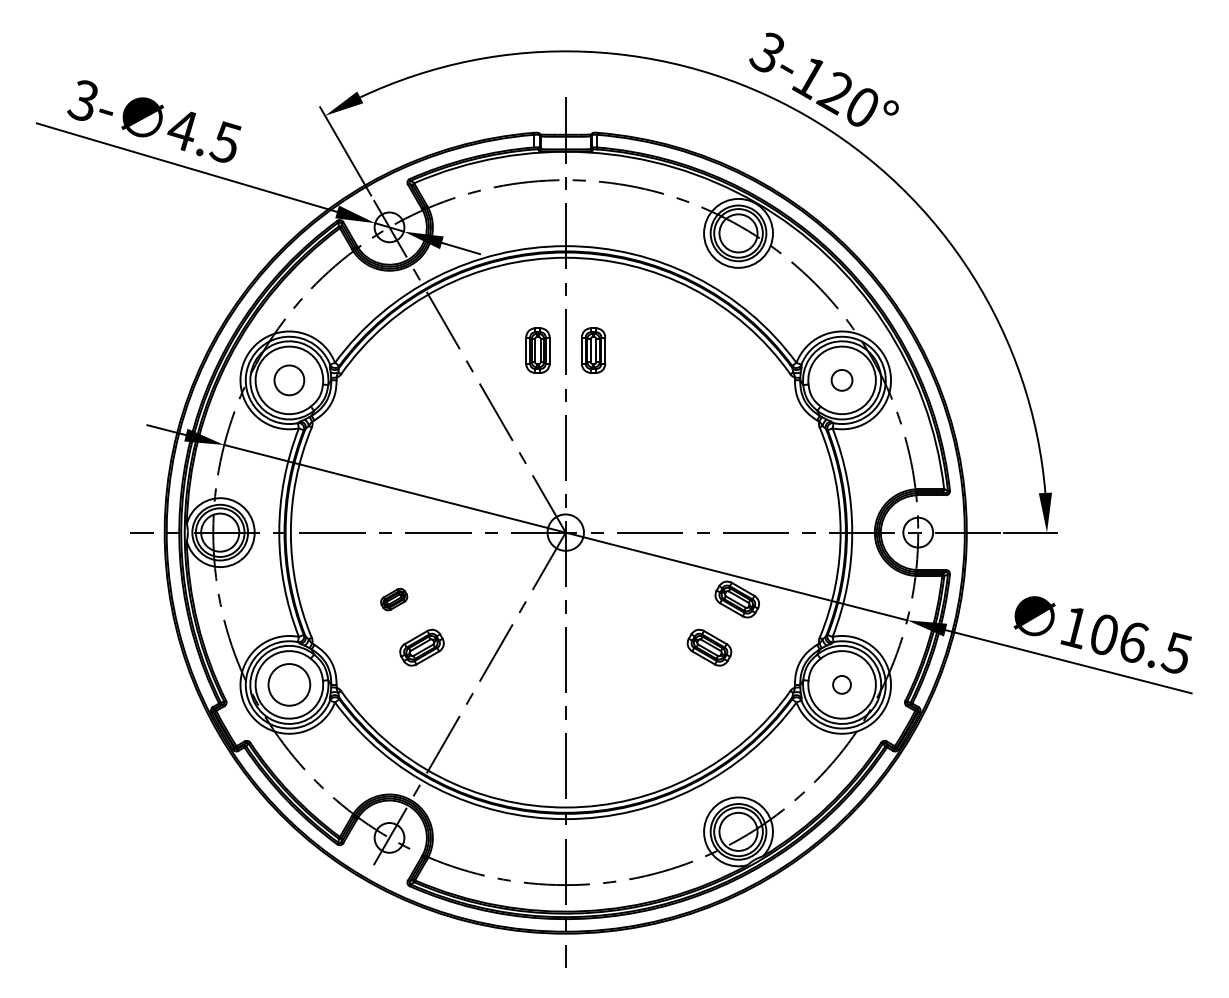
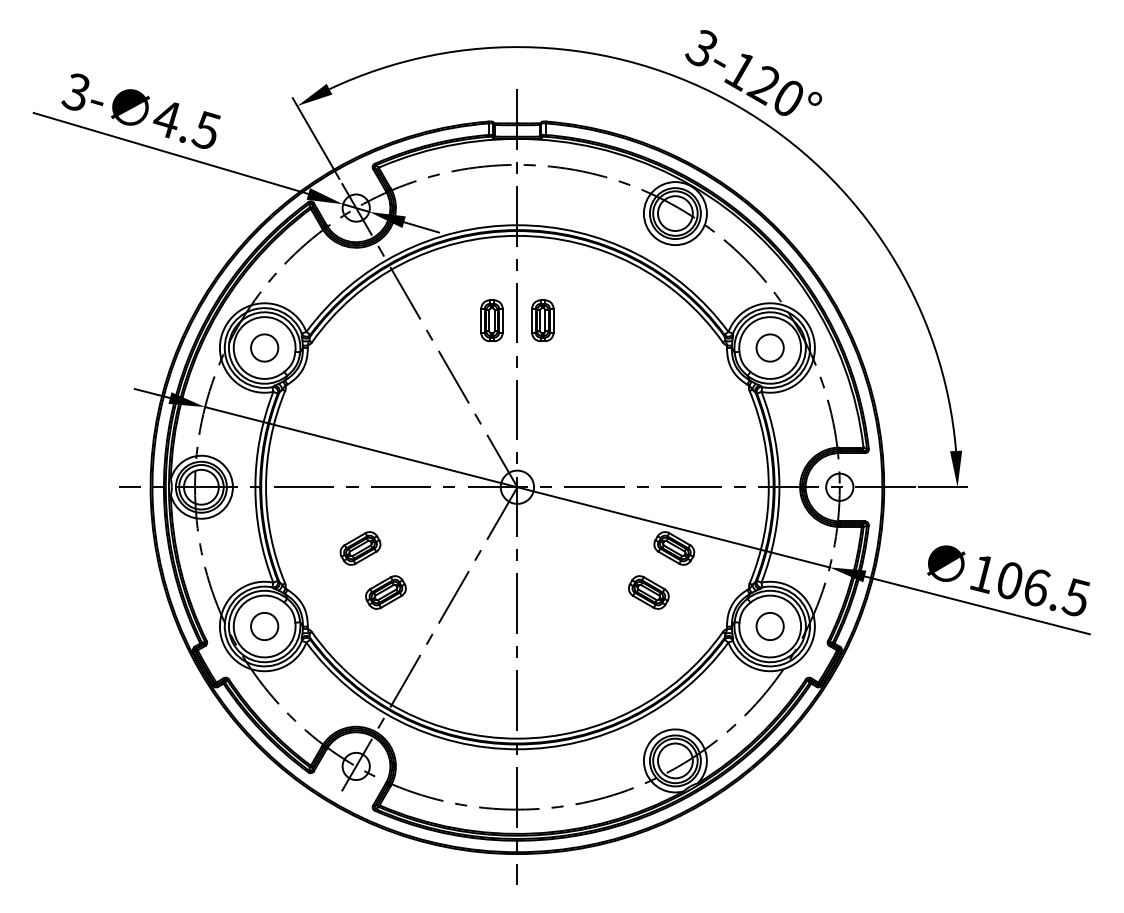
circle: (841, 379) -> (769, 347), size x1.43
part: (394, 599) -> (360, 548), size x1.67
circle: (289, 684) -> (264, 626), size x0.71
circle: (841, 684) -> (769, 626), size x1.67

